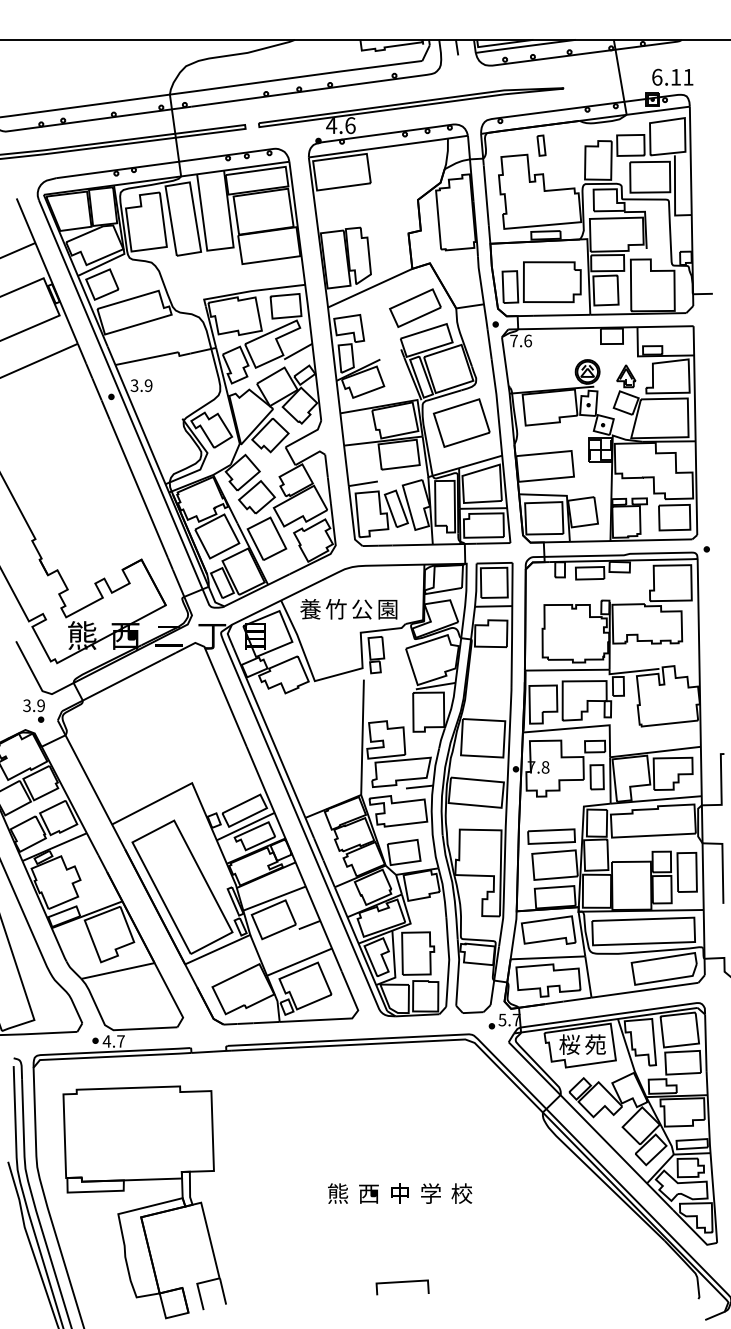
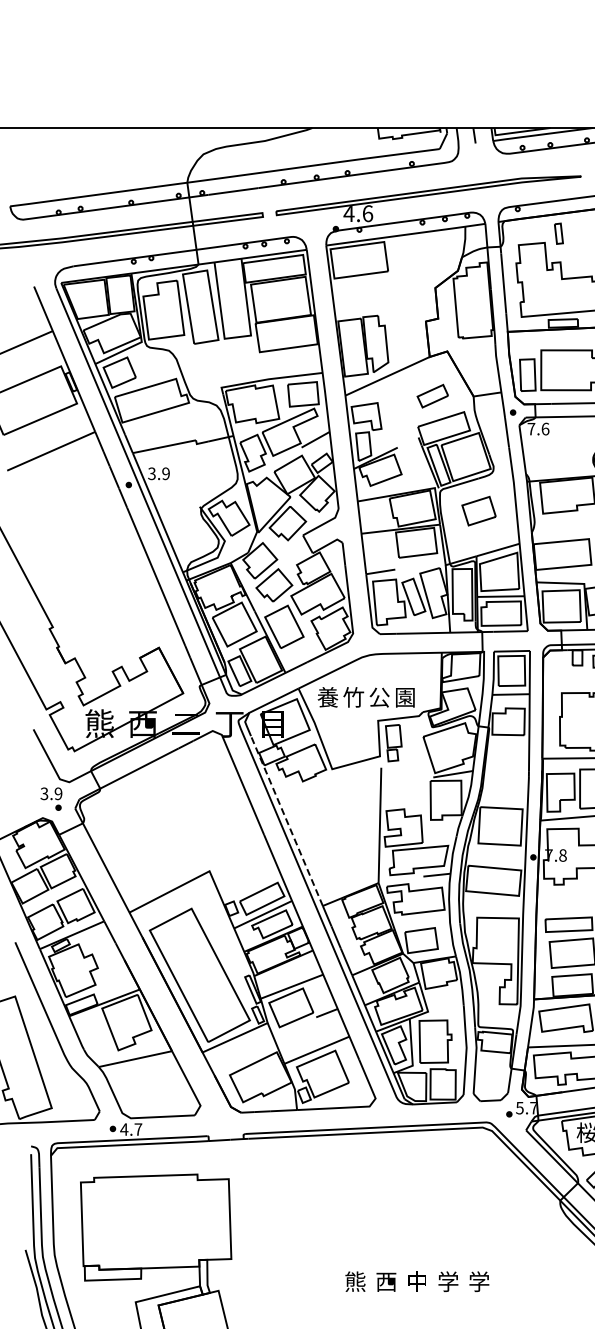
part: (415, 307) -> (432, 395), size x0.6
part: (461, 422) -> (478, 510), size x0.6
line: (269, 732) -> (286, 820), solid -> dashed
text: (461, 1193) -> (478, 1281), 校 -> 学

